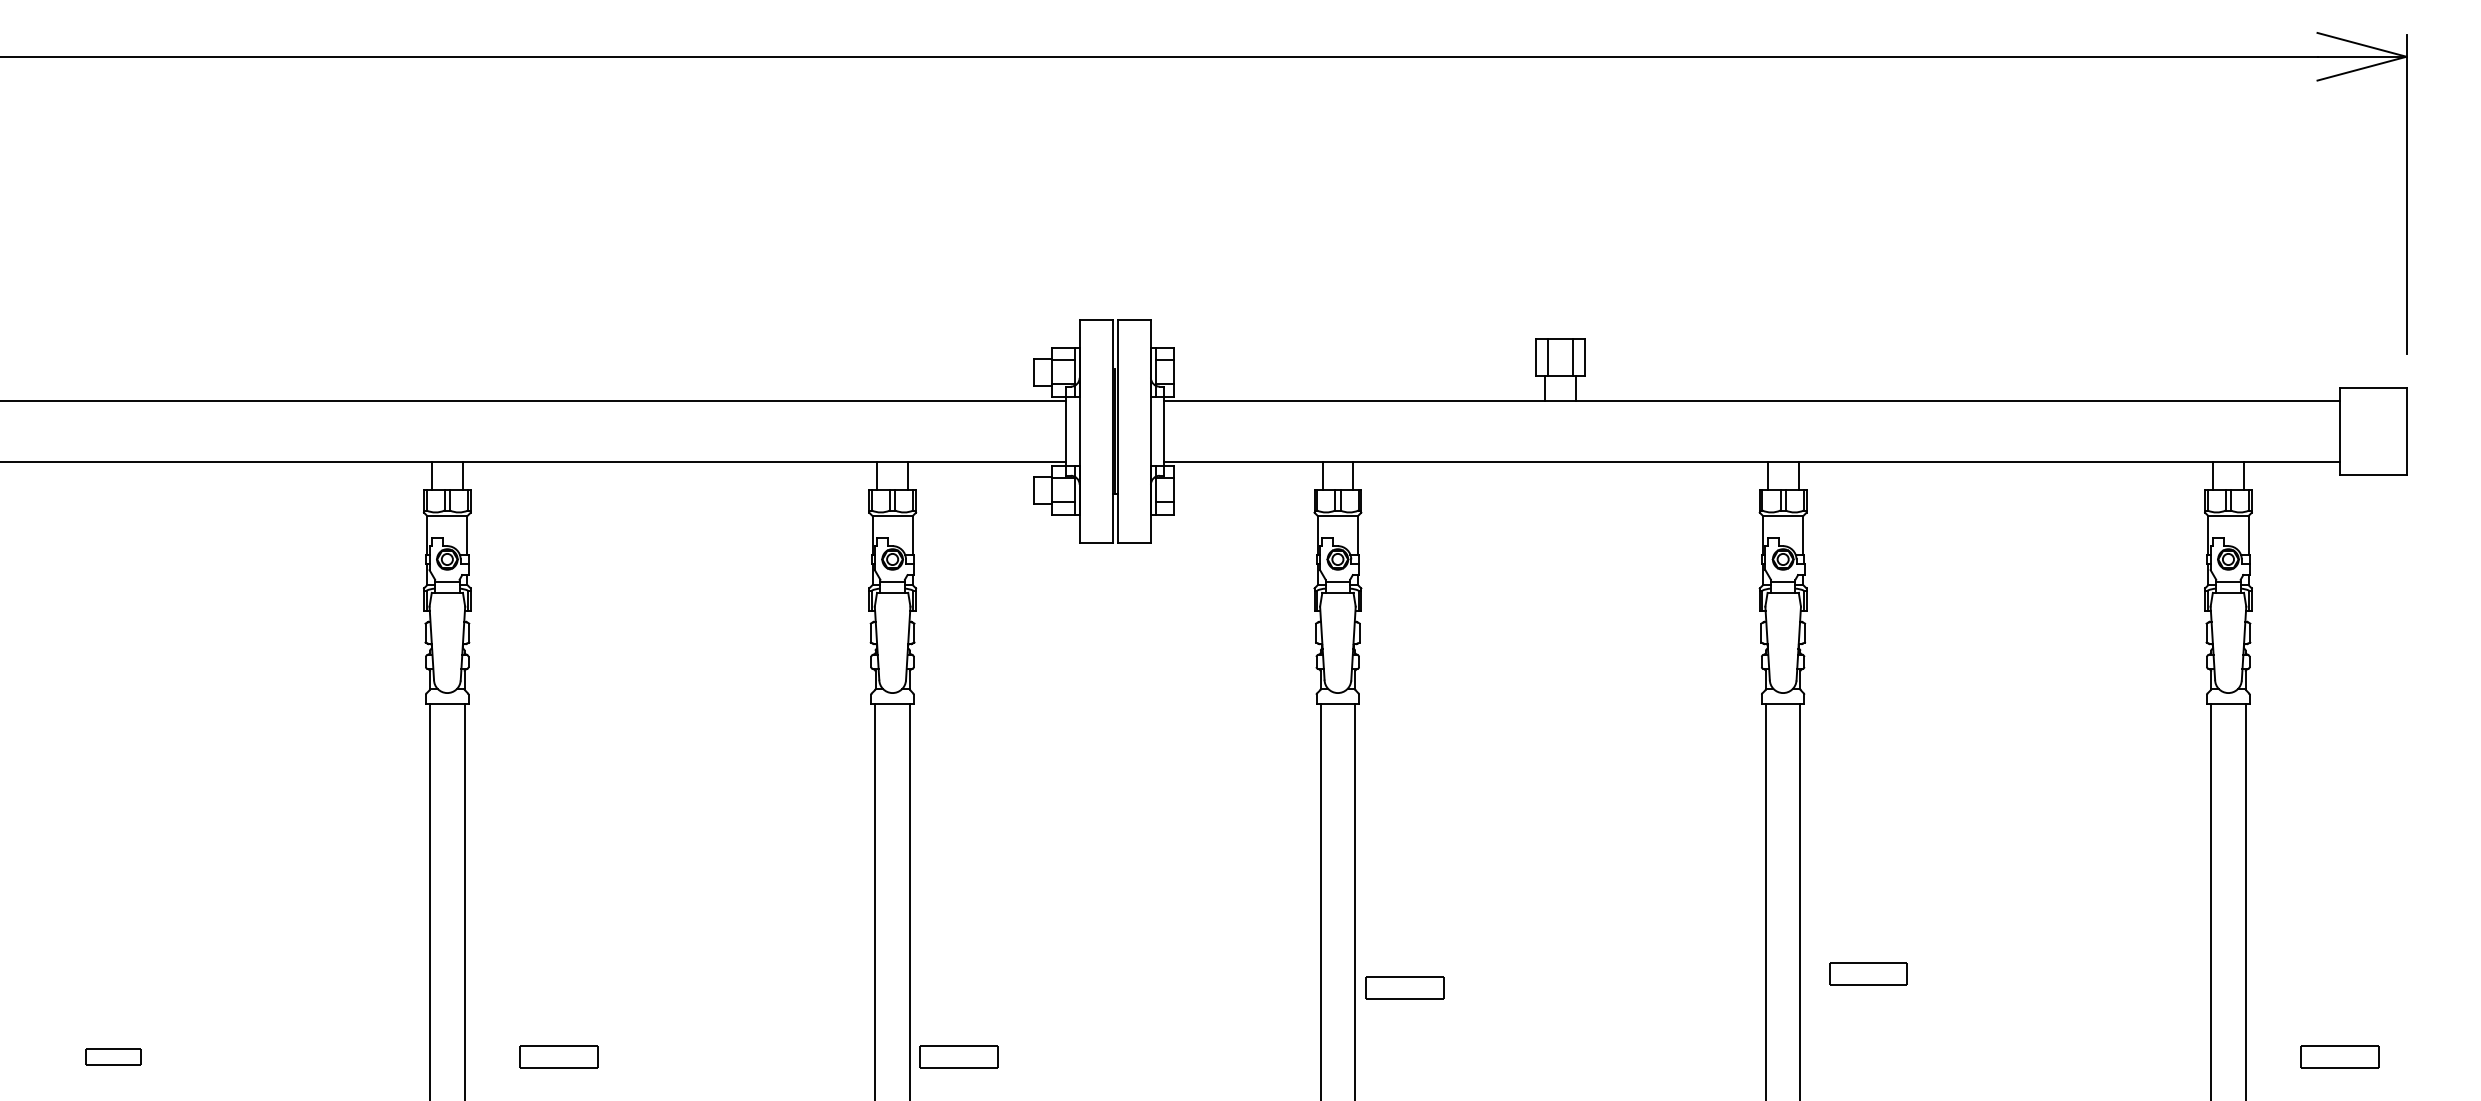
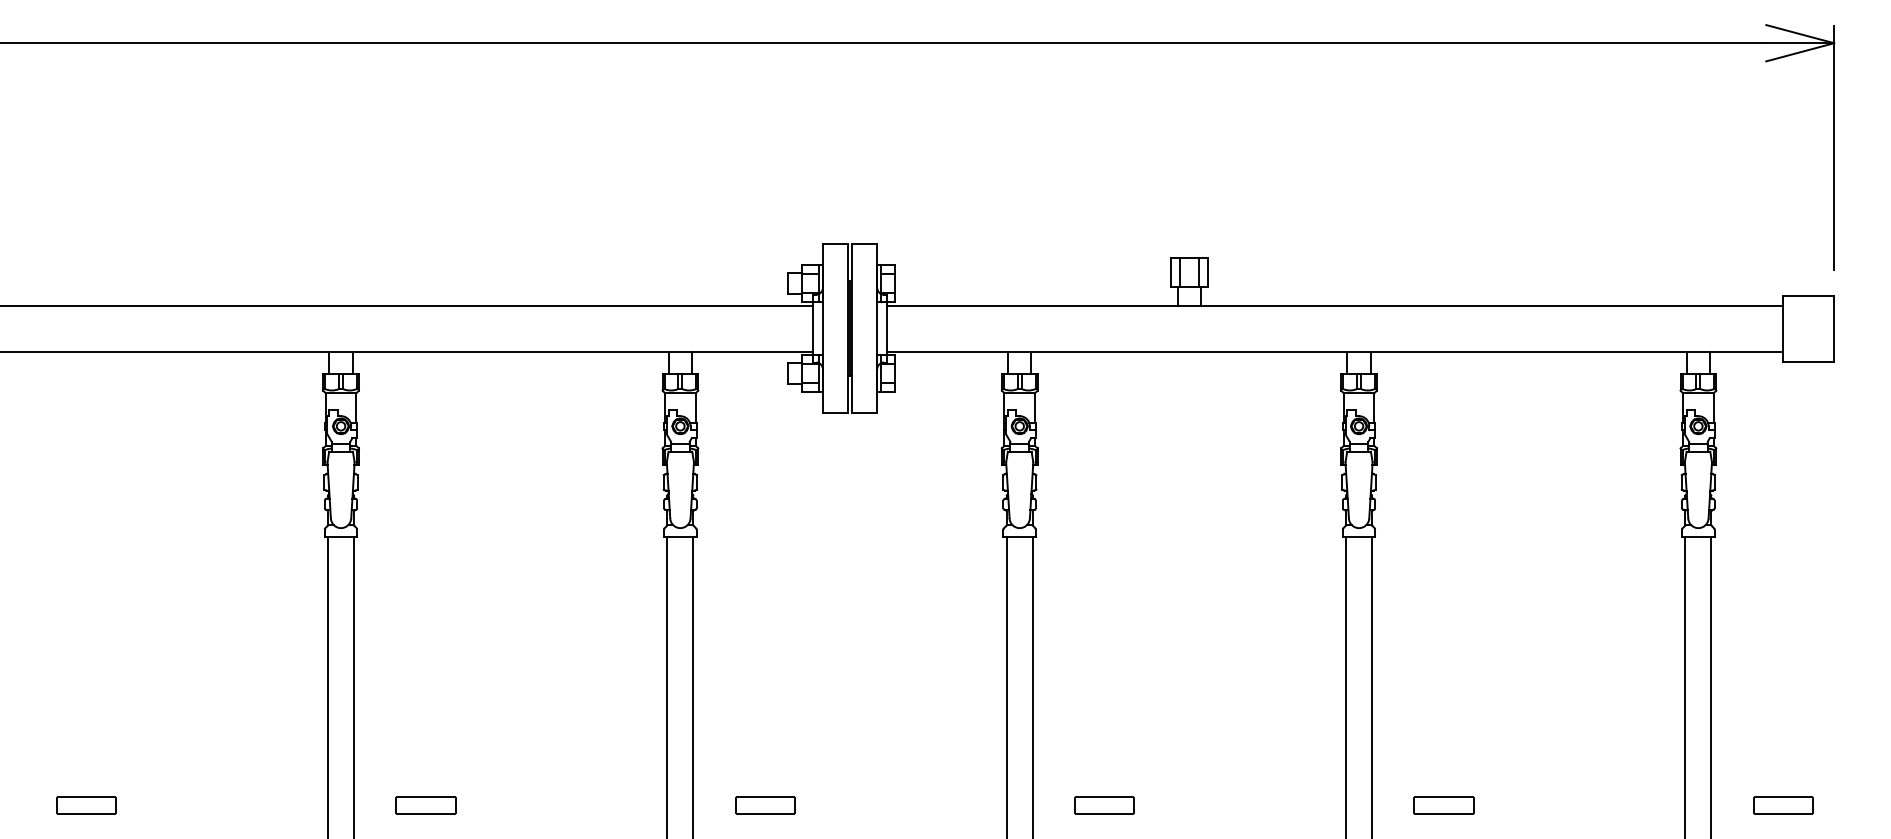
part: (1868, 973) -> (1443, 805), moved
part: (1404, 987) -> (1104, 805), moved
part: (112, 1056) -> (85, 805), size x1.43
part: (958, 1056) -> (764, 805), moved

